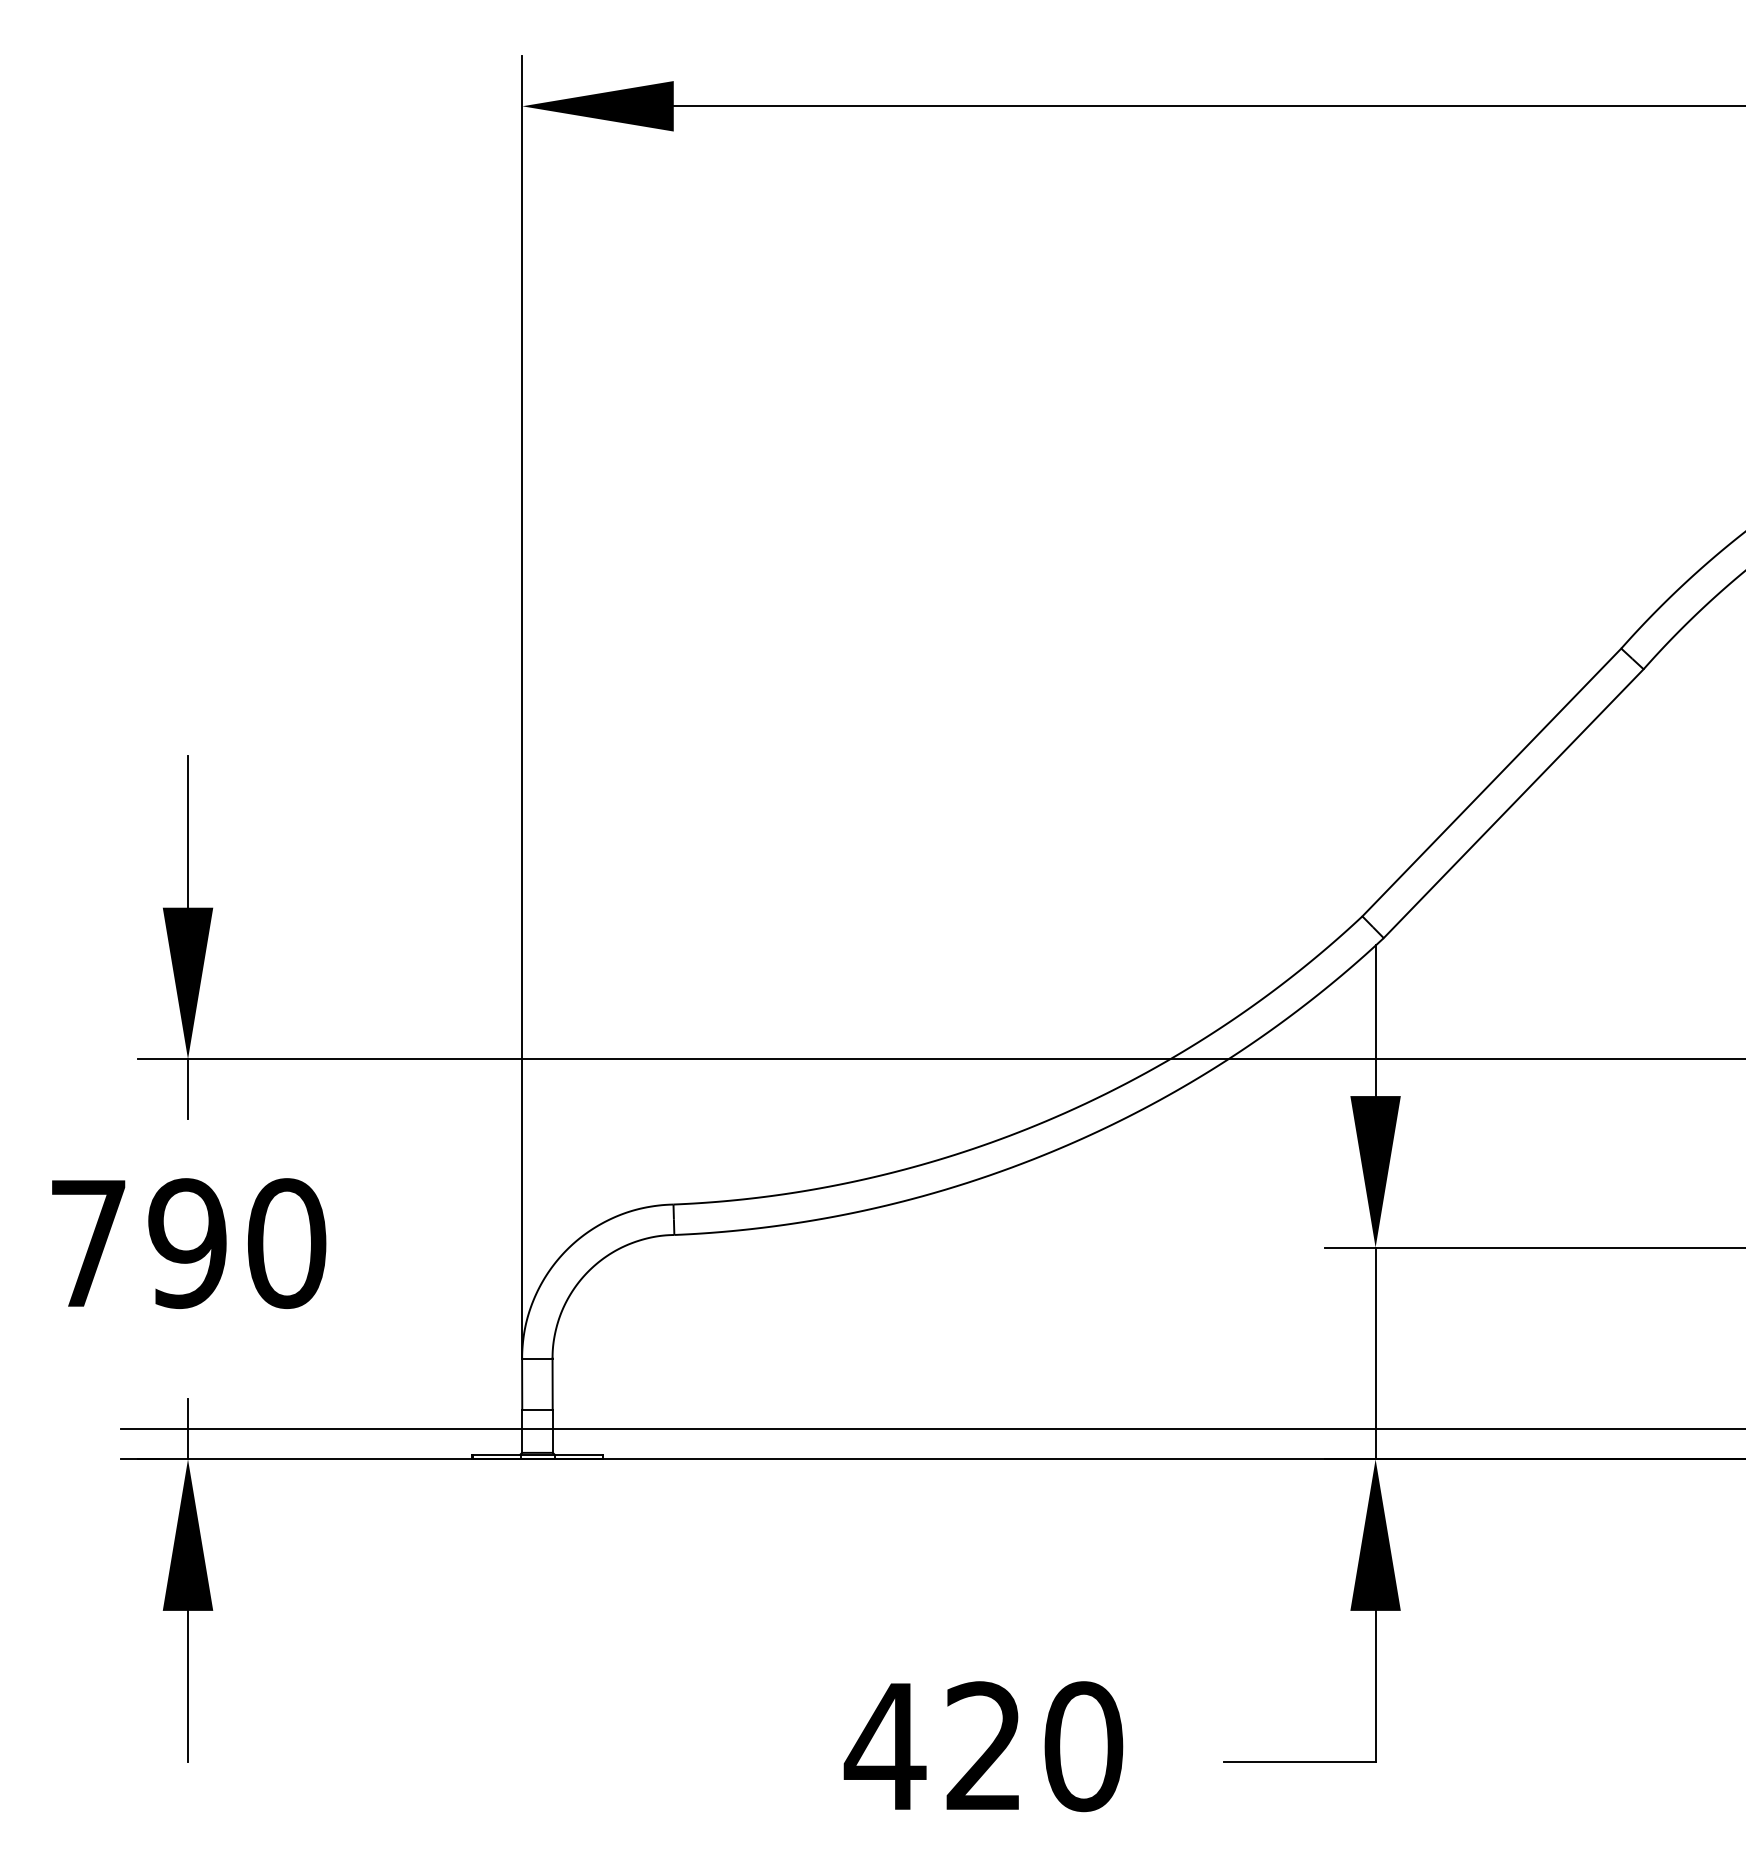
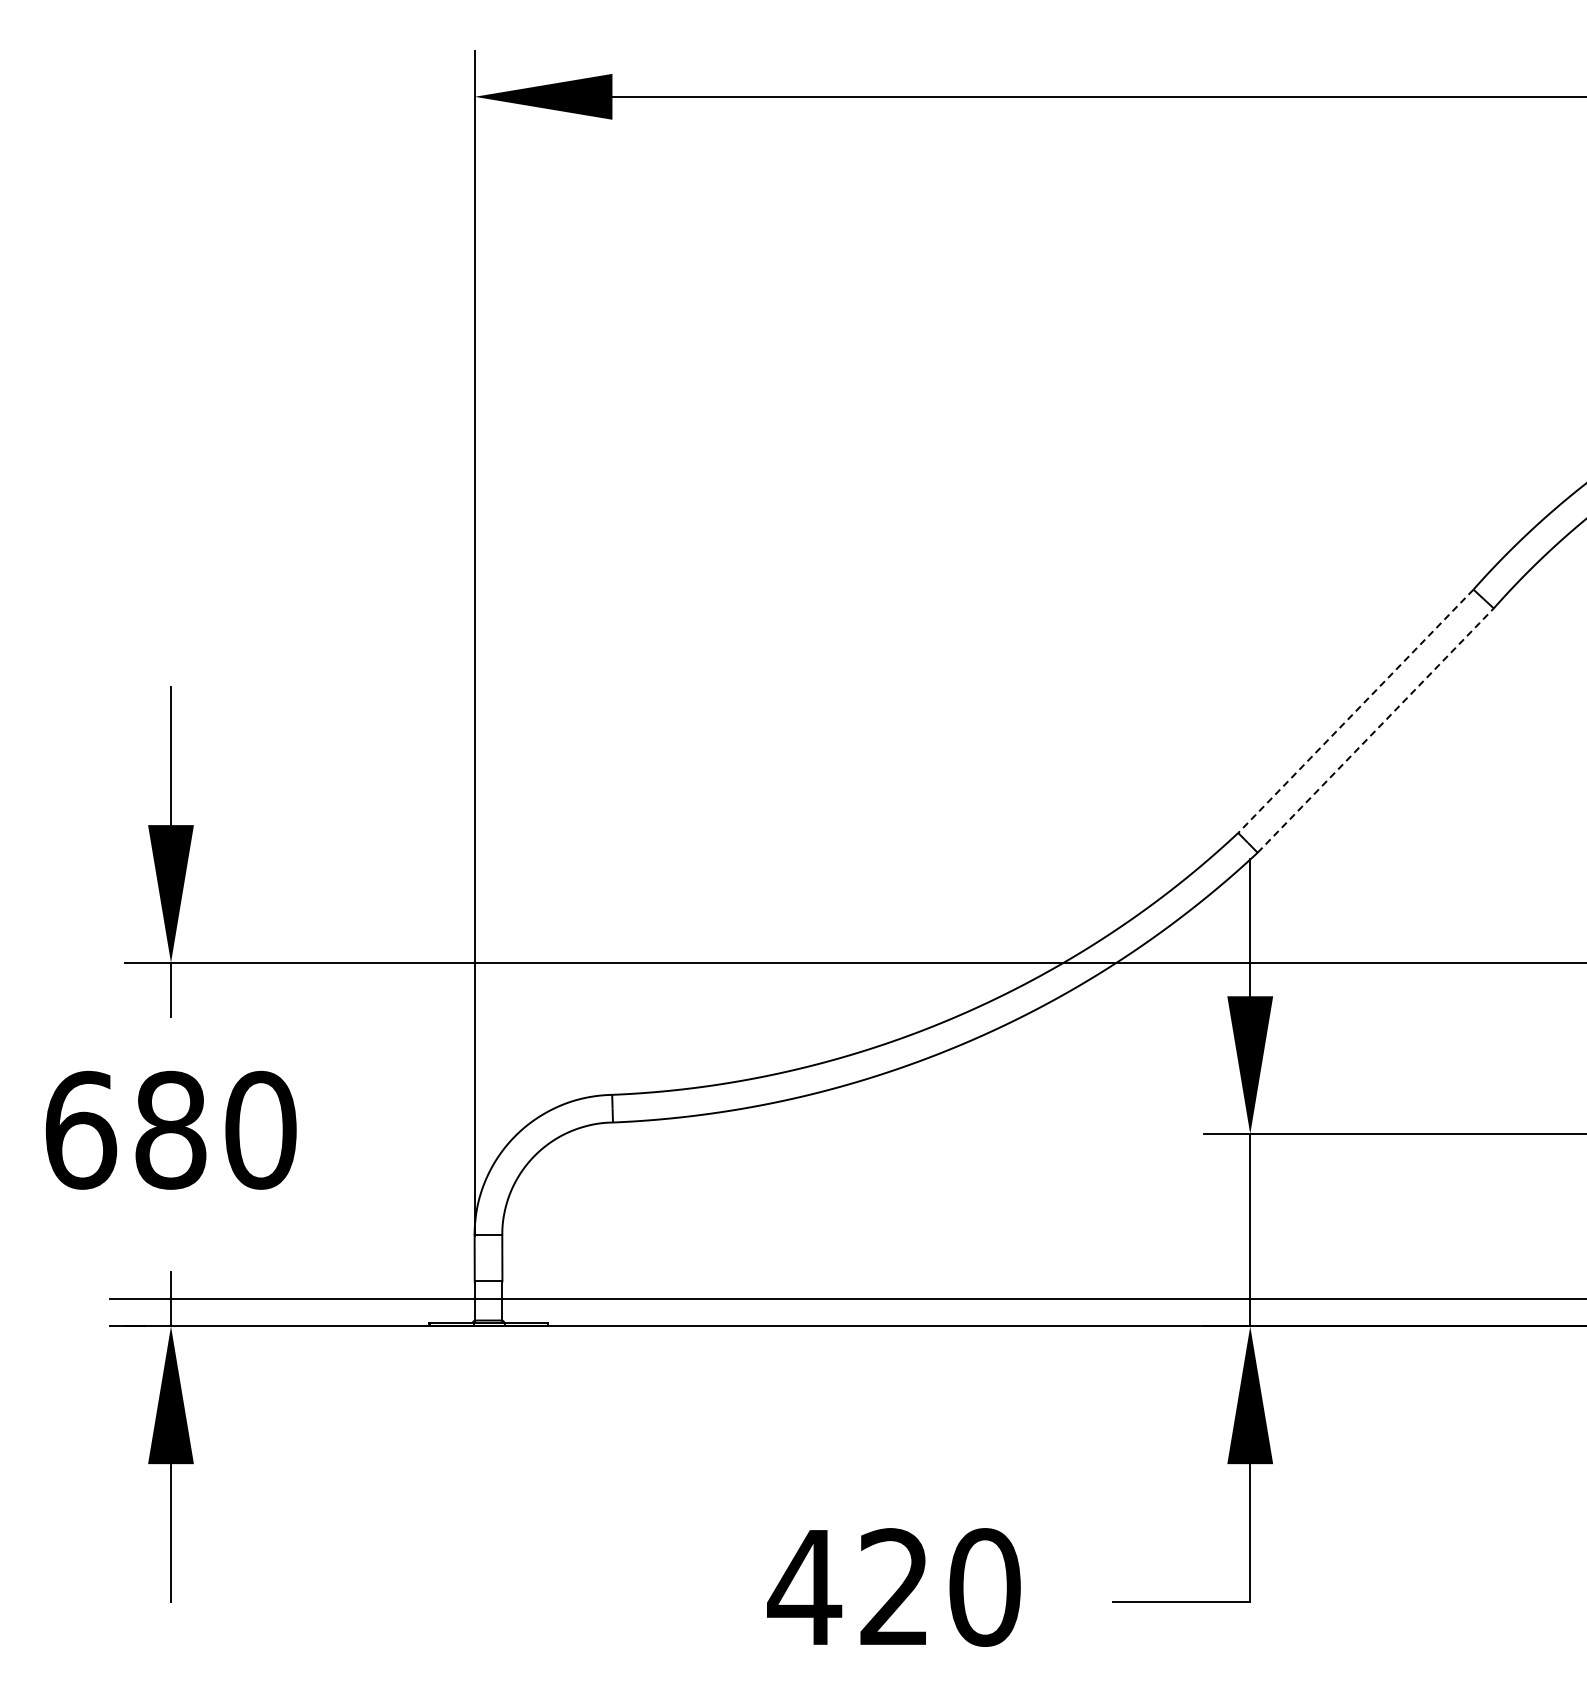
line: (1491, 782) -> (1355, 711), solid -> dashed
line: (1513, 803) -> (1375, 730), solid -> dashed
text: (137, 1242) -> (125, 1129), 790 -> 680

